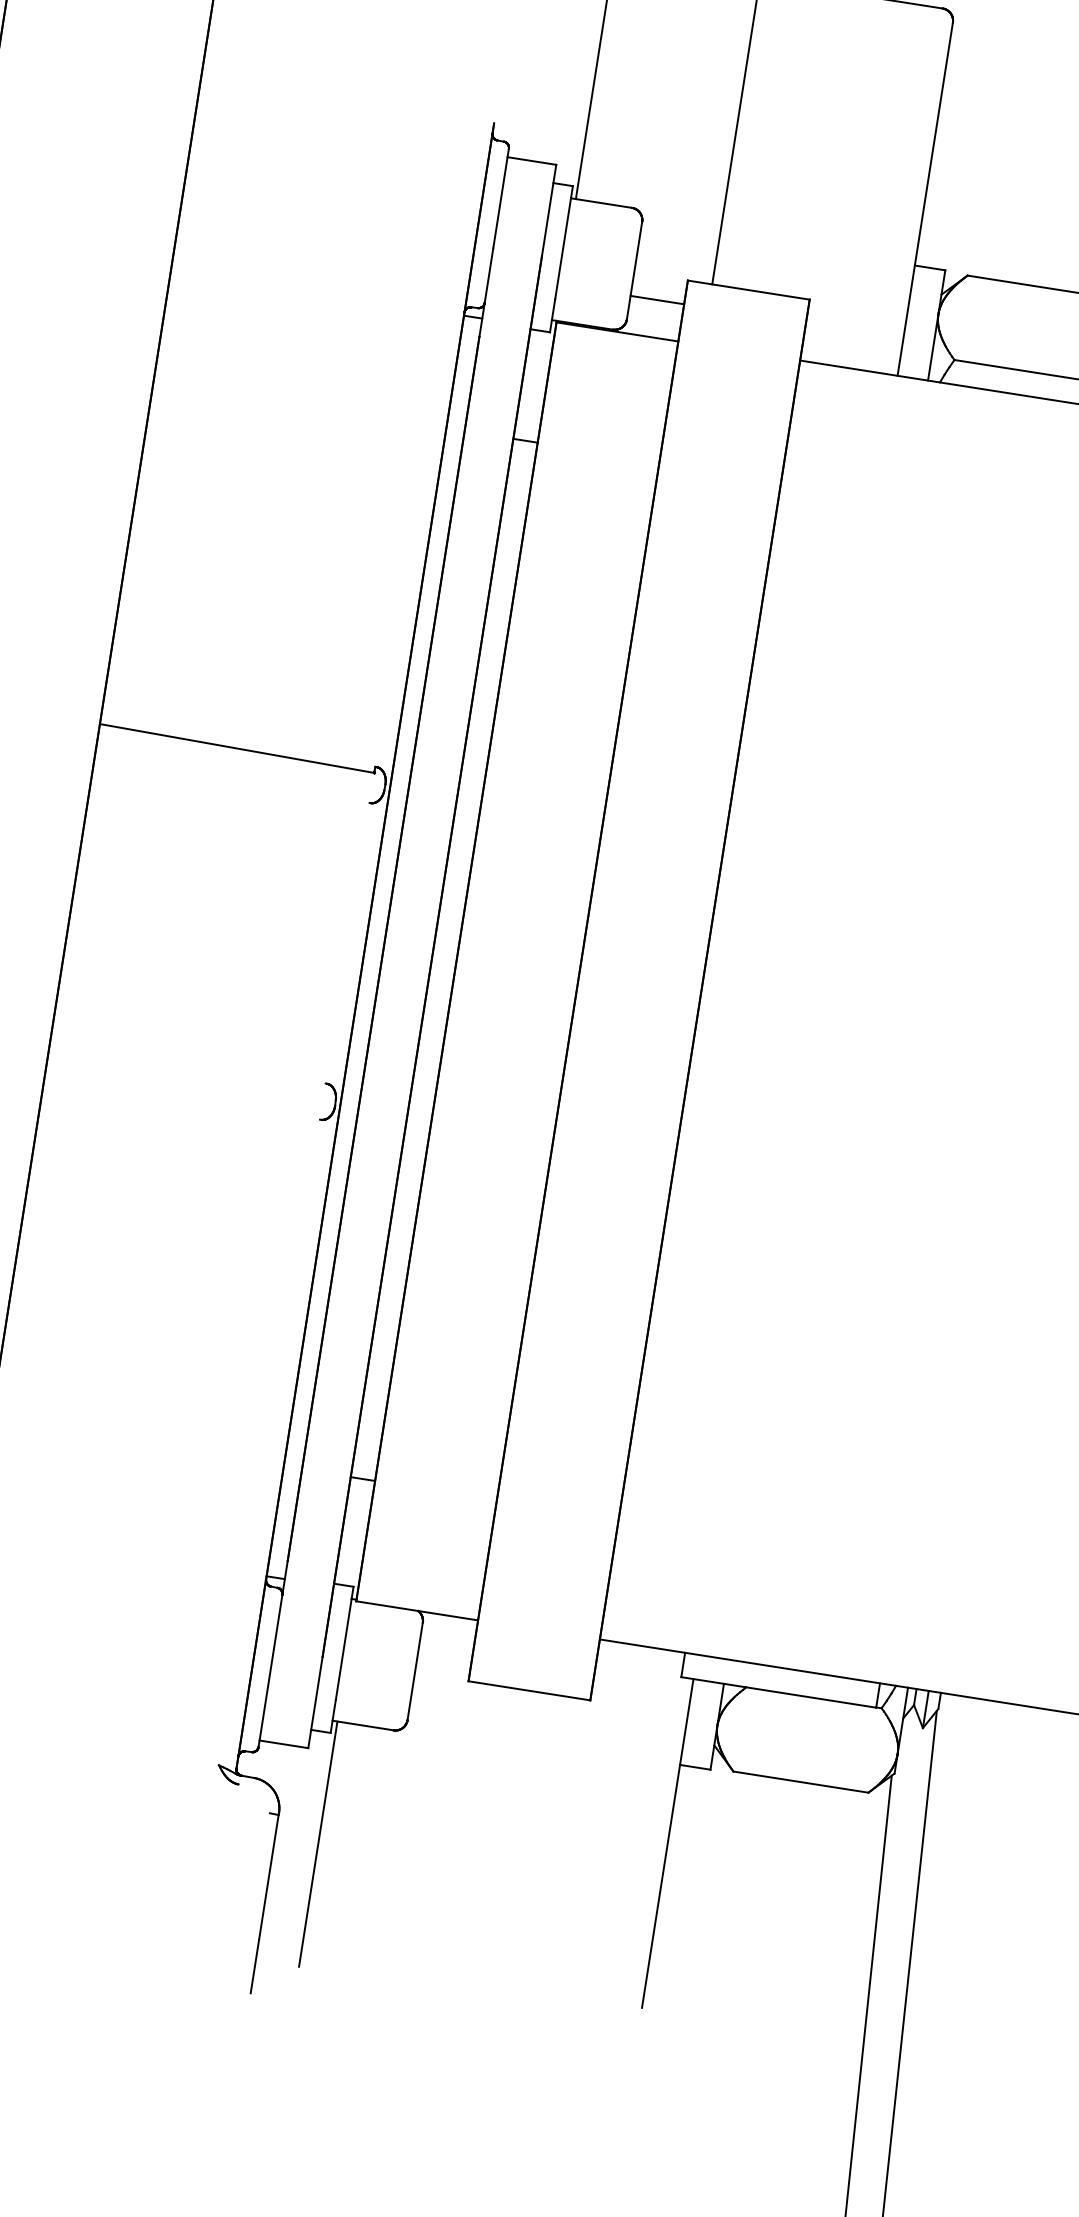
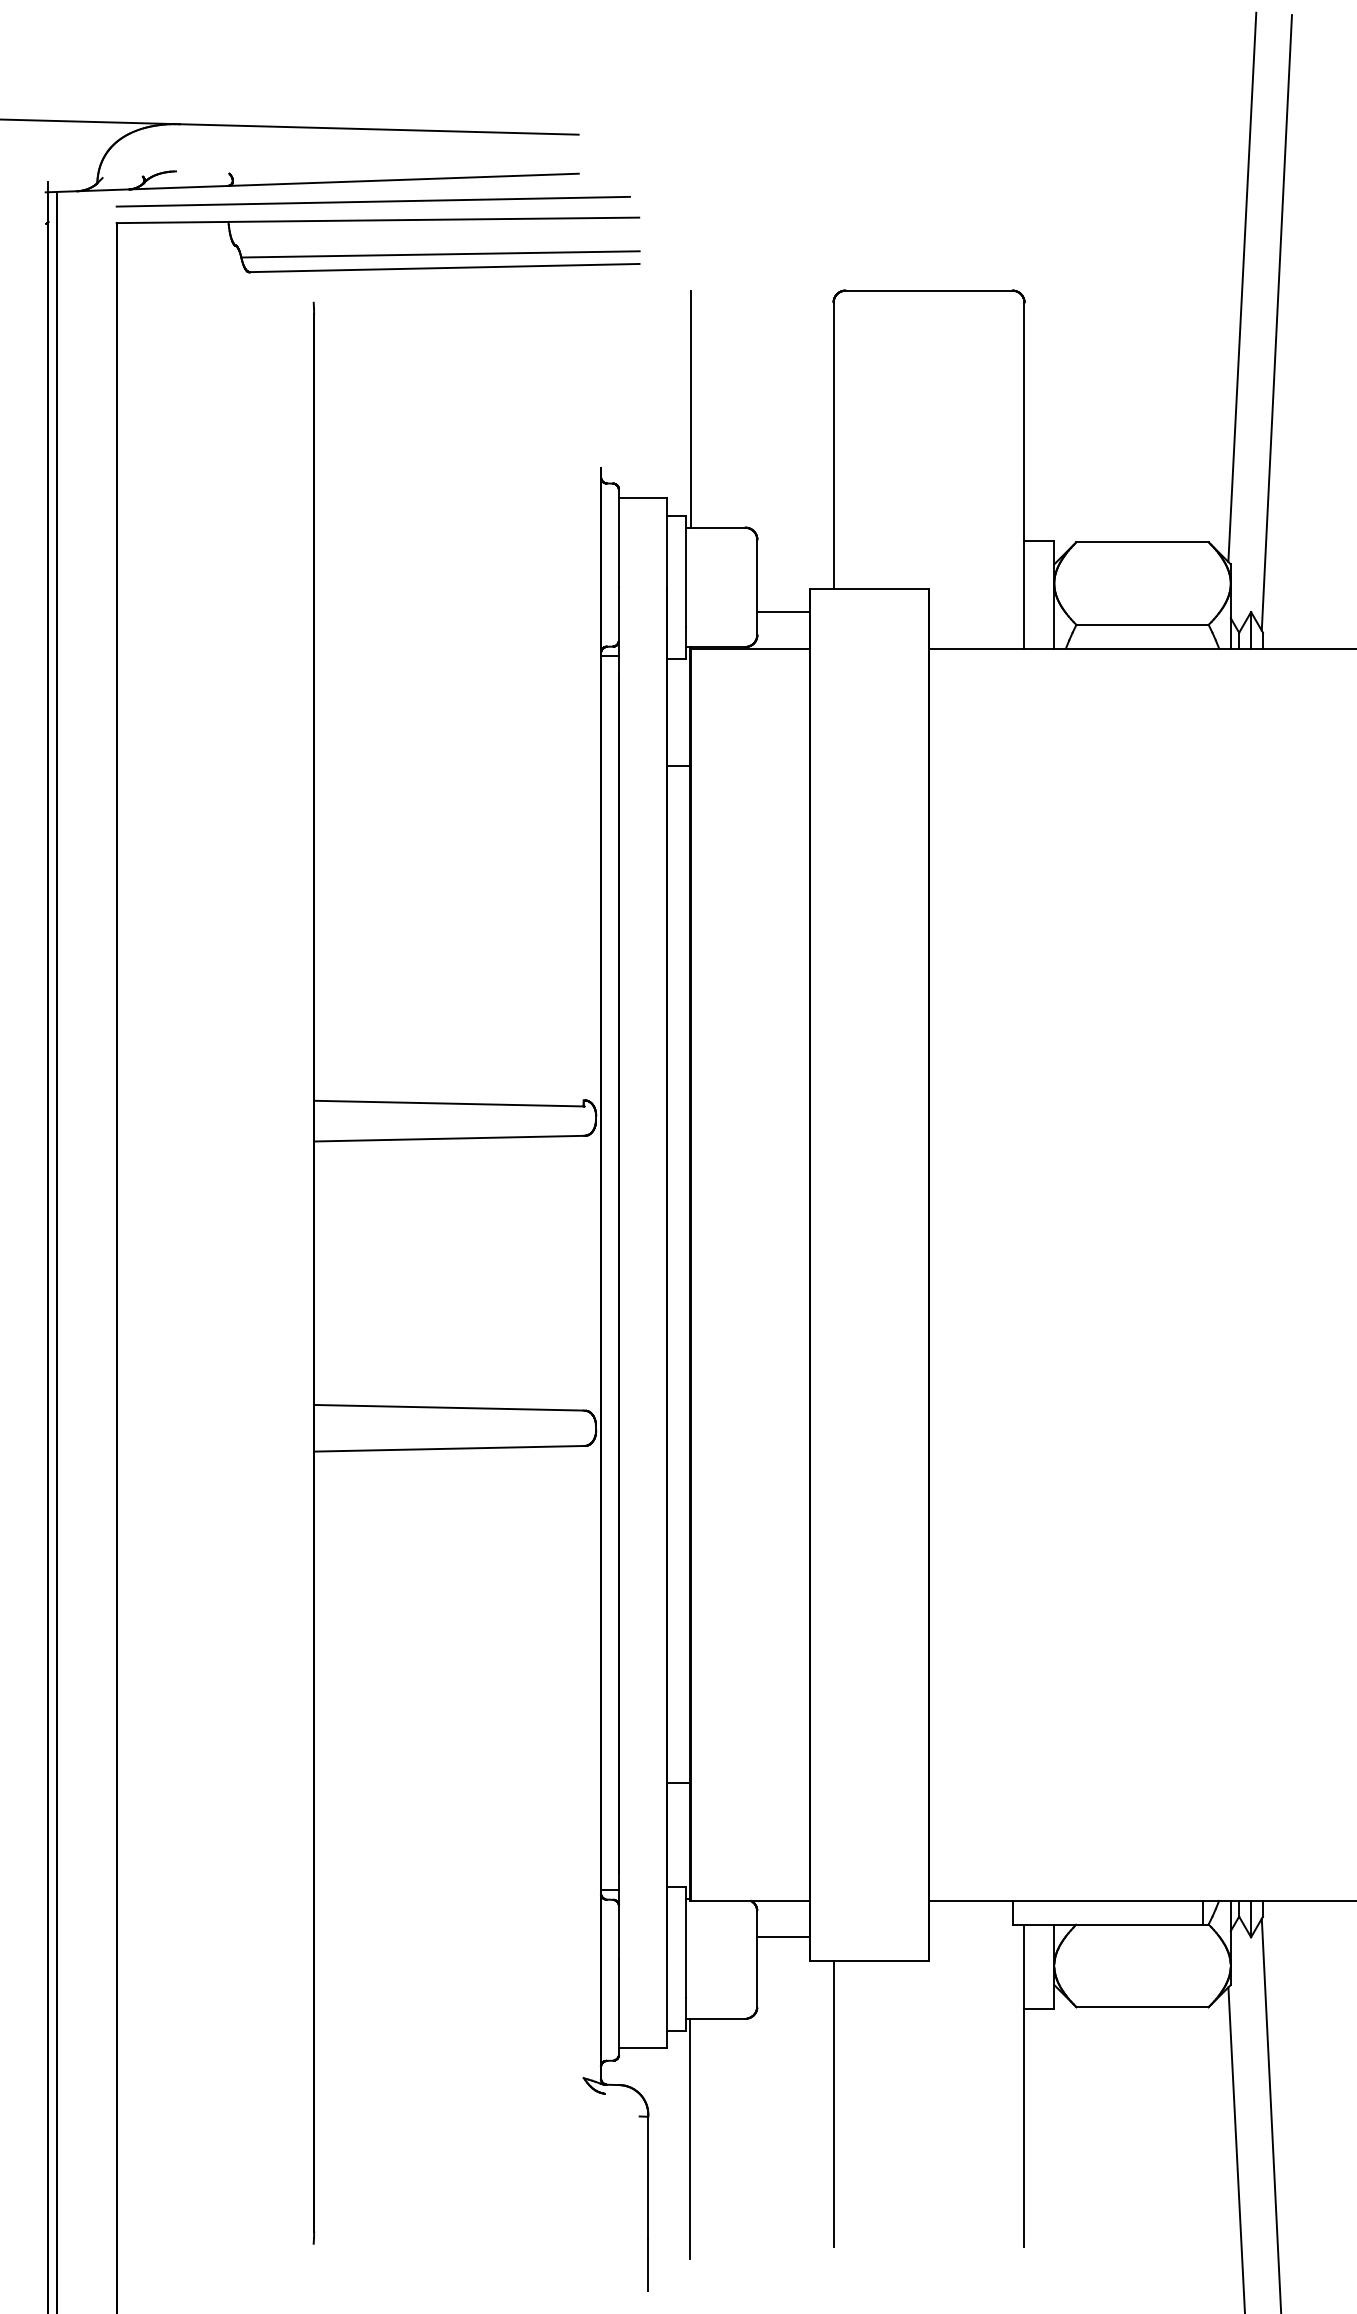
line: (231, 784) -> (448, 1138), added
line: (188, 1058) -> (448, 1407), added
line: (181, 1100) -> (448, 1448), added
line: (445, 1653) -> (783, 1937), added
line: (469, 1831) -> (833, 2103), added

